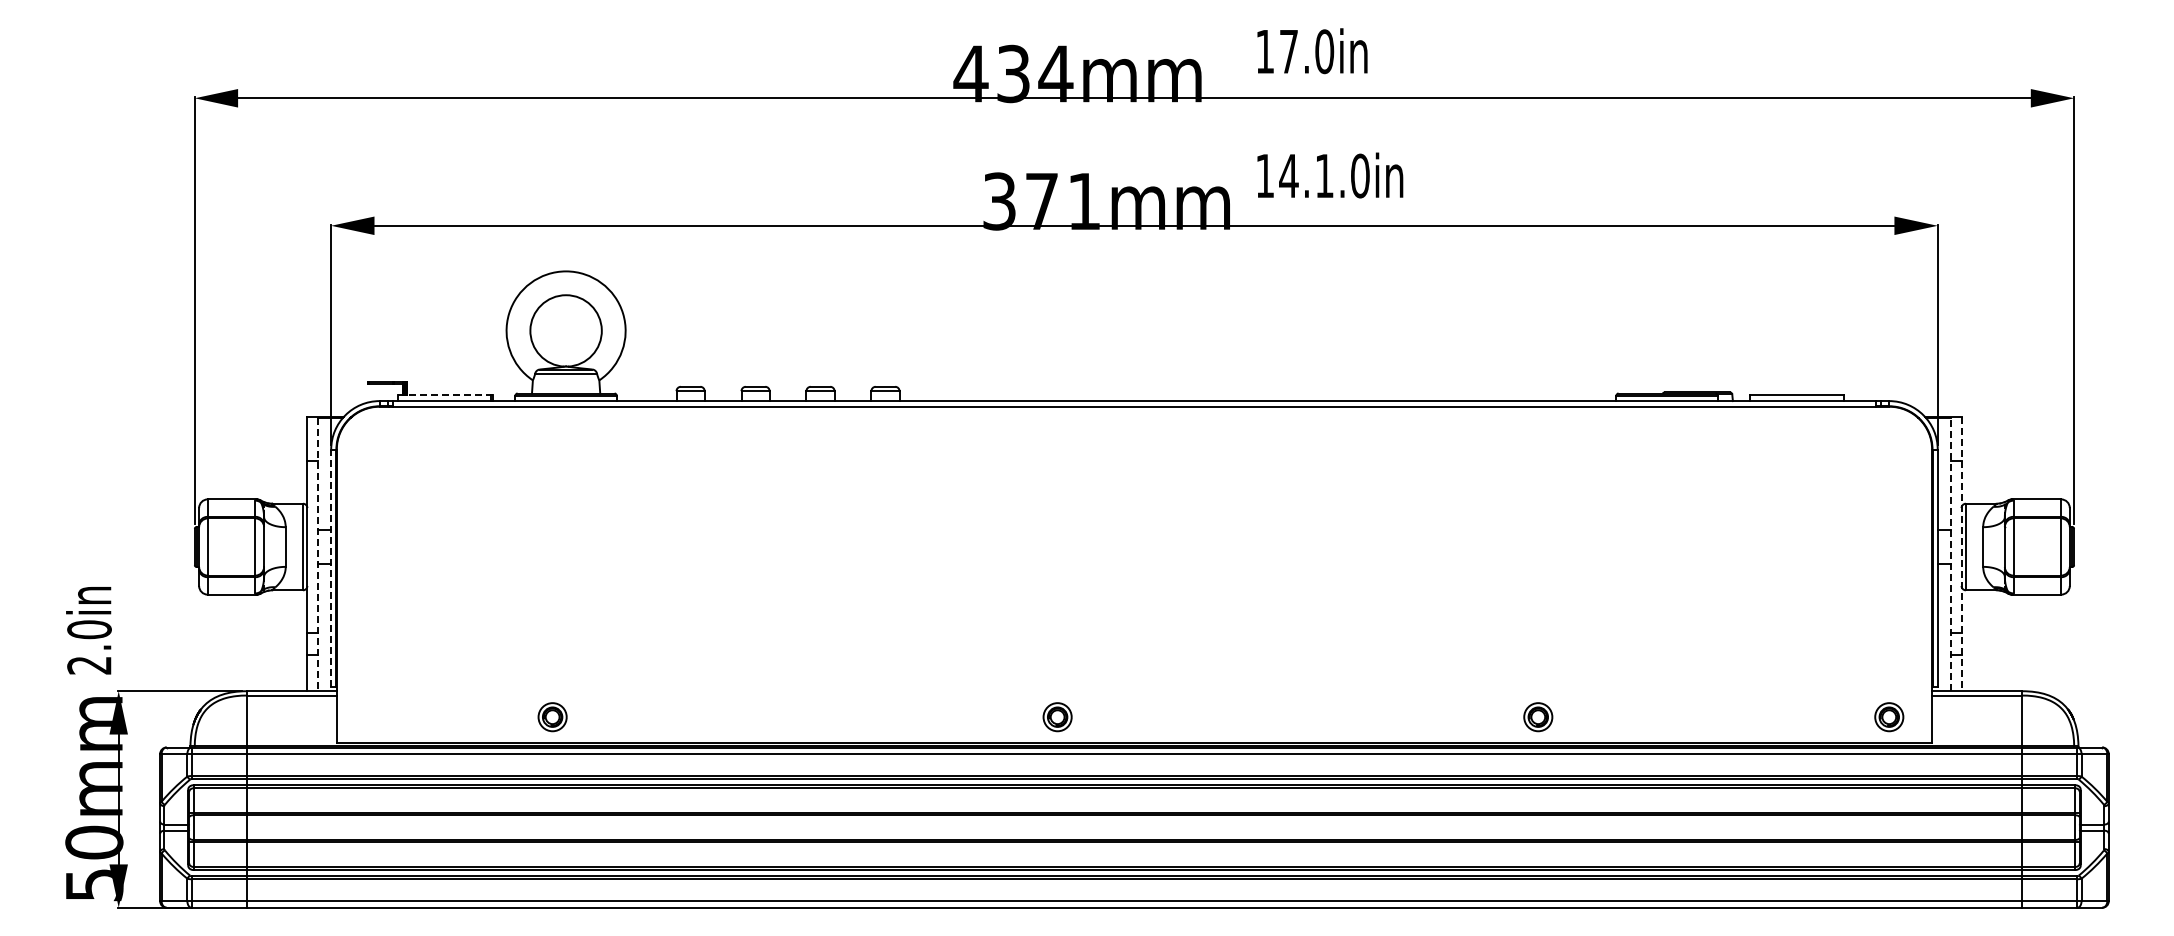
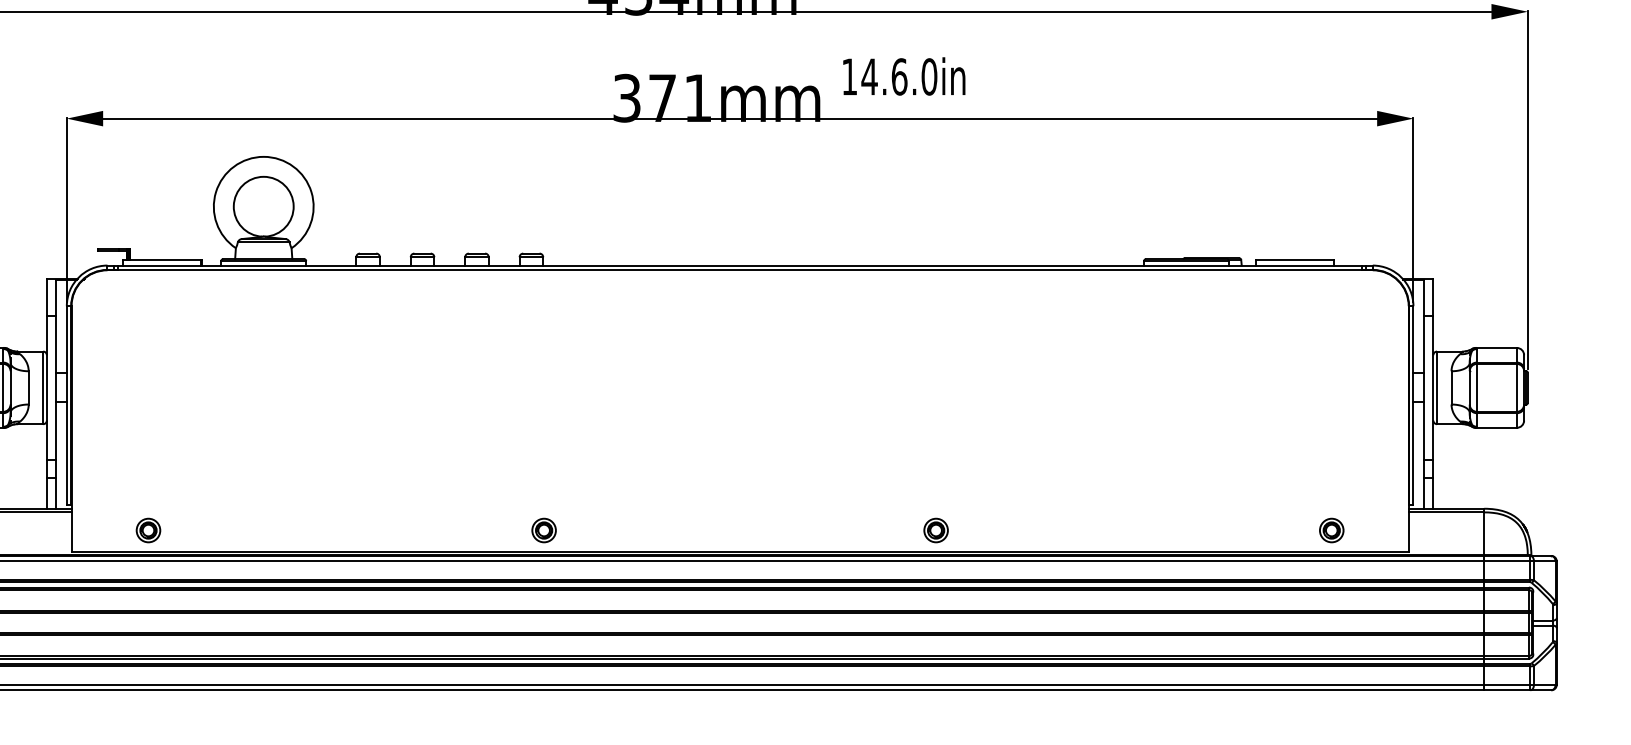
text: (1324, 175) -> (899, 76), 14.1.0in -> 14.6.0in
line: (446, 394) -> (163, 260), dashed -> solid
line: (318, 554) -> (56, 394), dashed -> solid
line: (1950, 554) -> (1424, 394), dashed -> solid
line: (1961, 554) -> (1433, 394), dashed -> solid
line: (331, 568) -> (67, 405), dashed -> solid
part: (552, 717) -> (148, 530), moved
part: (1057, 717) -> (544, 530), moved
part: (1538, 717) -> (936, 530), moved
part: (1889, 717) -> (1331, 530), moved

